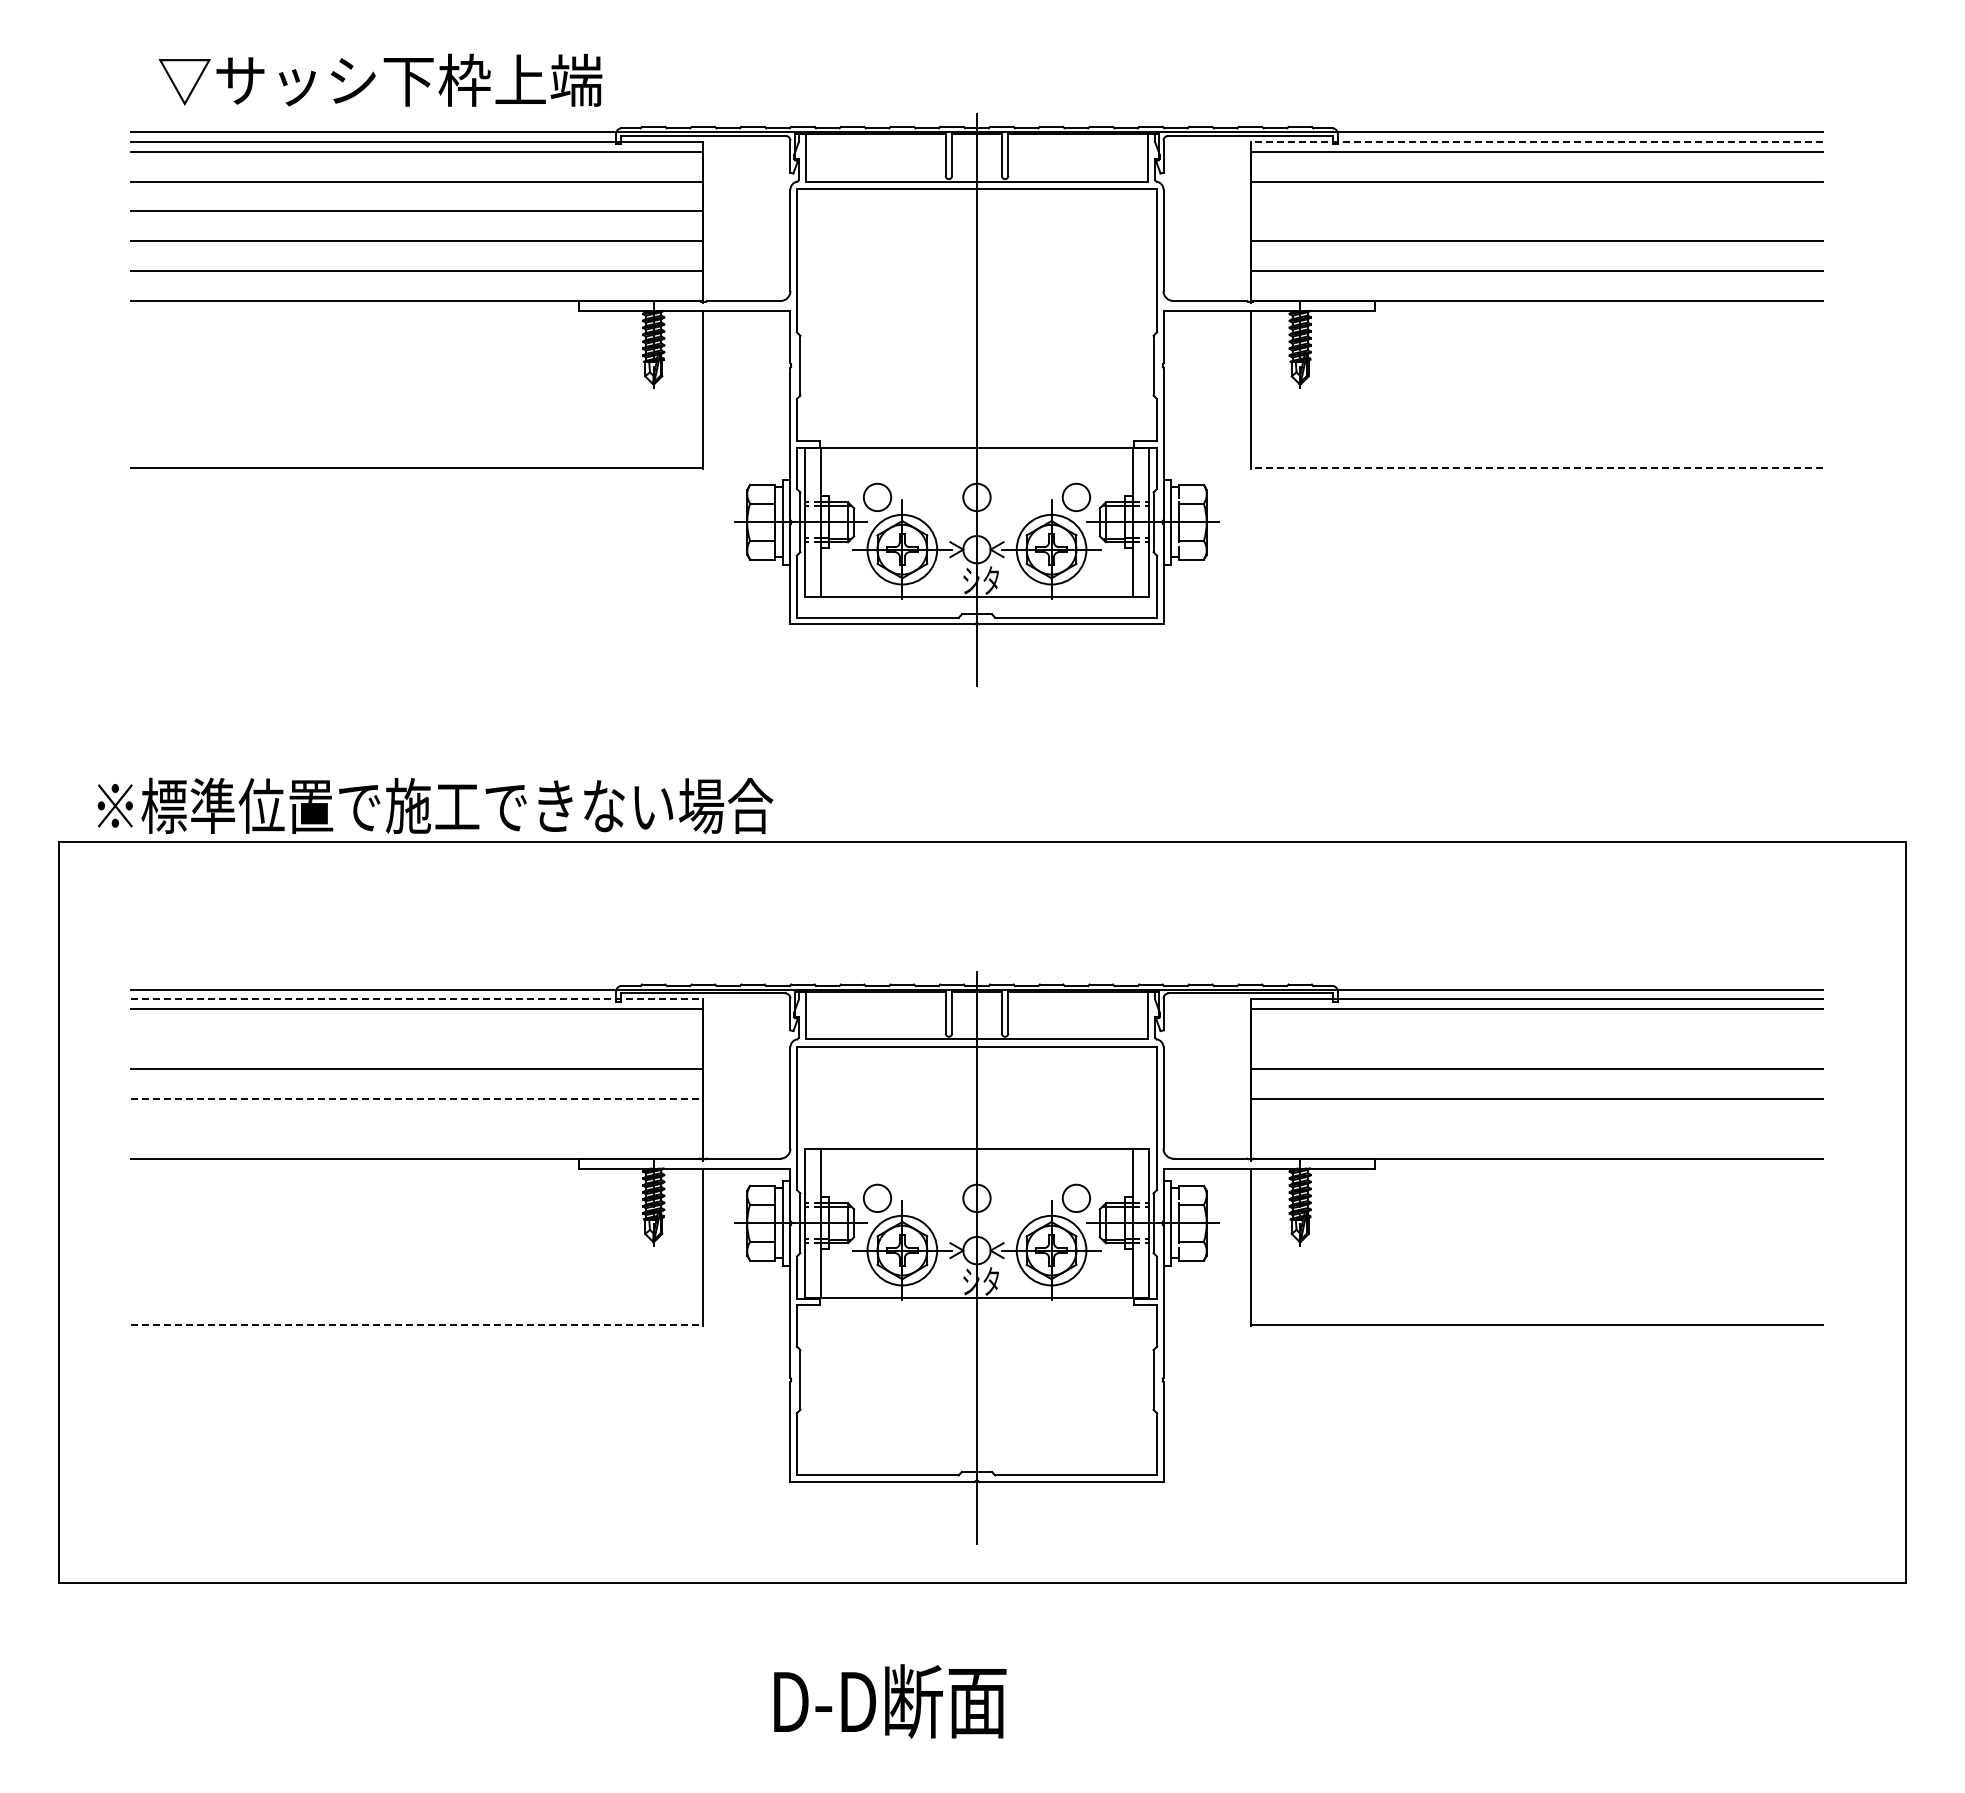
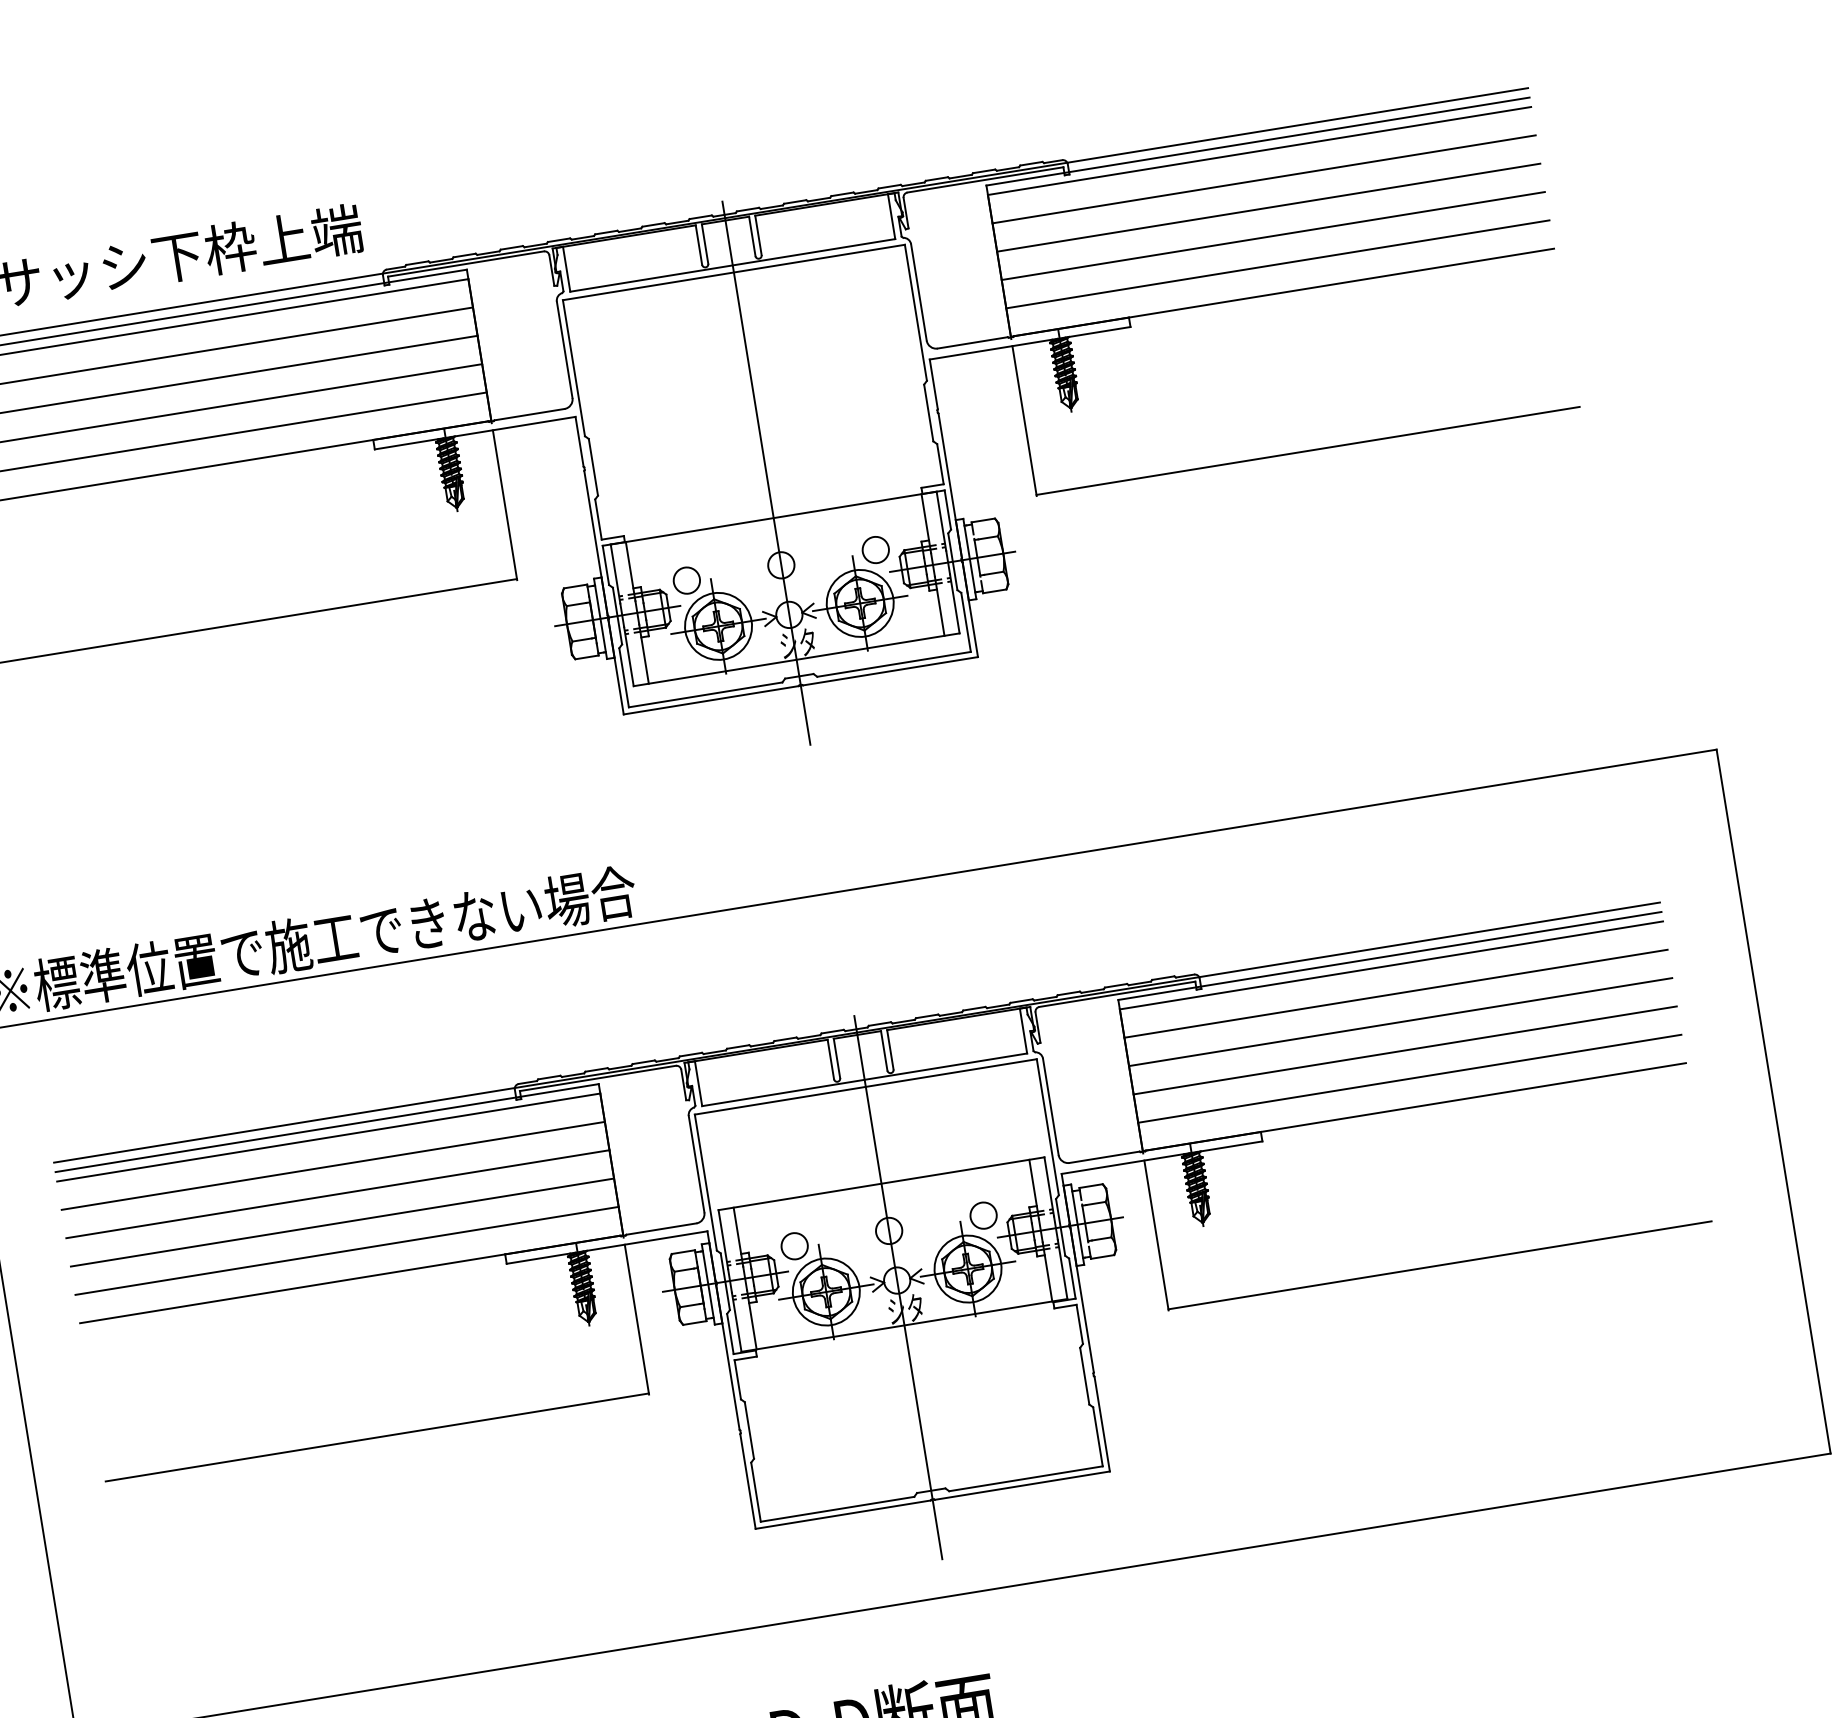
line: (1536, 141) -> (1257, 141), dashed -> solid
line: (1536, 211) -> (1268, 207), added
line: (1536, 467) -> (1308, 450), dashed -> solid
line: (417, 999) -> (327, 1128), dashed -> solid
line: (417, 1039) -> (333, 1166), added
line: (1536, 1039) -> (1396, 994), added
line: (417, 1098) -> (342, 1222), dashed -> solid
line: (417, 1128) -> (347, 1250), added
line: (1536, 1128) -> (1409, 1078), added
line: (417, 1325) -> (377, 1437), dashed -> solid

